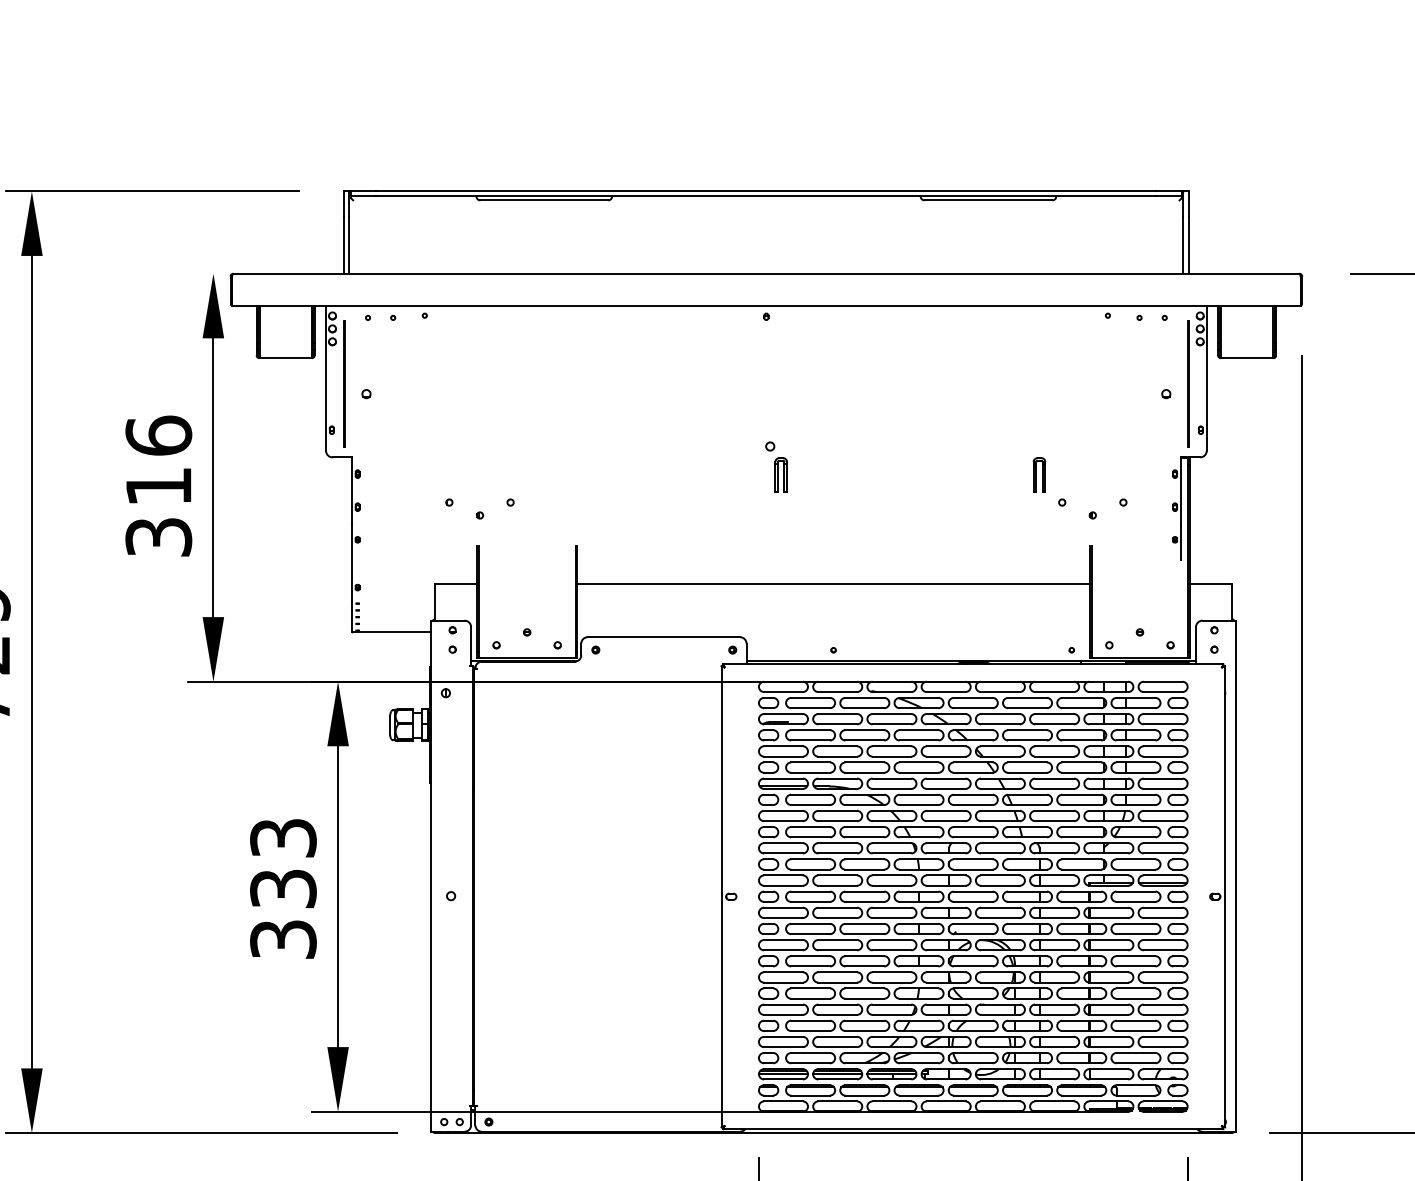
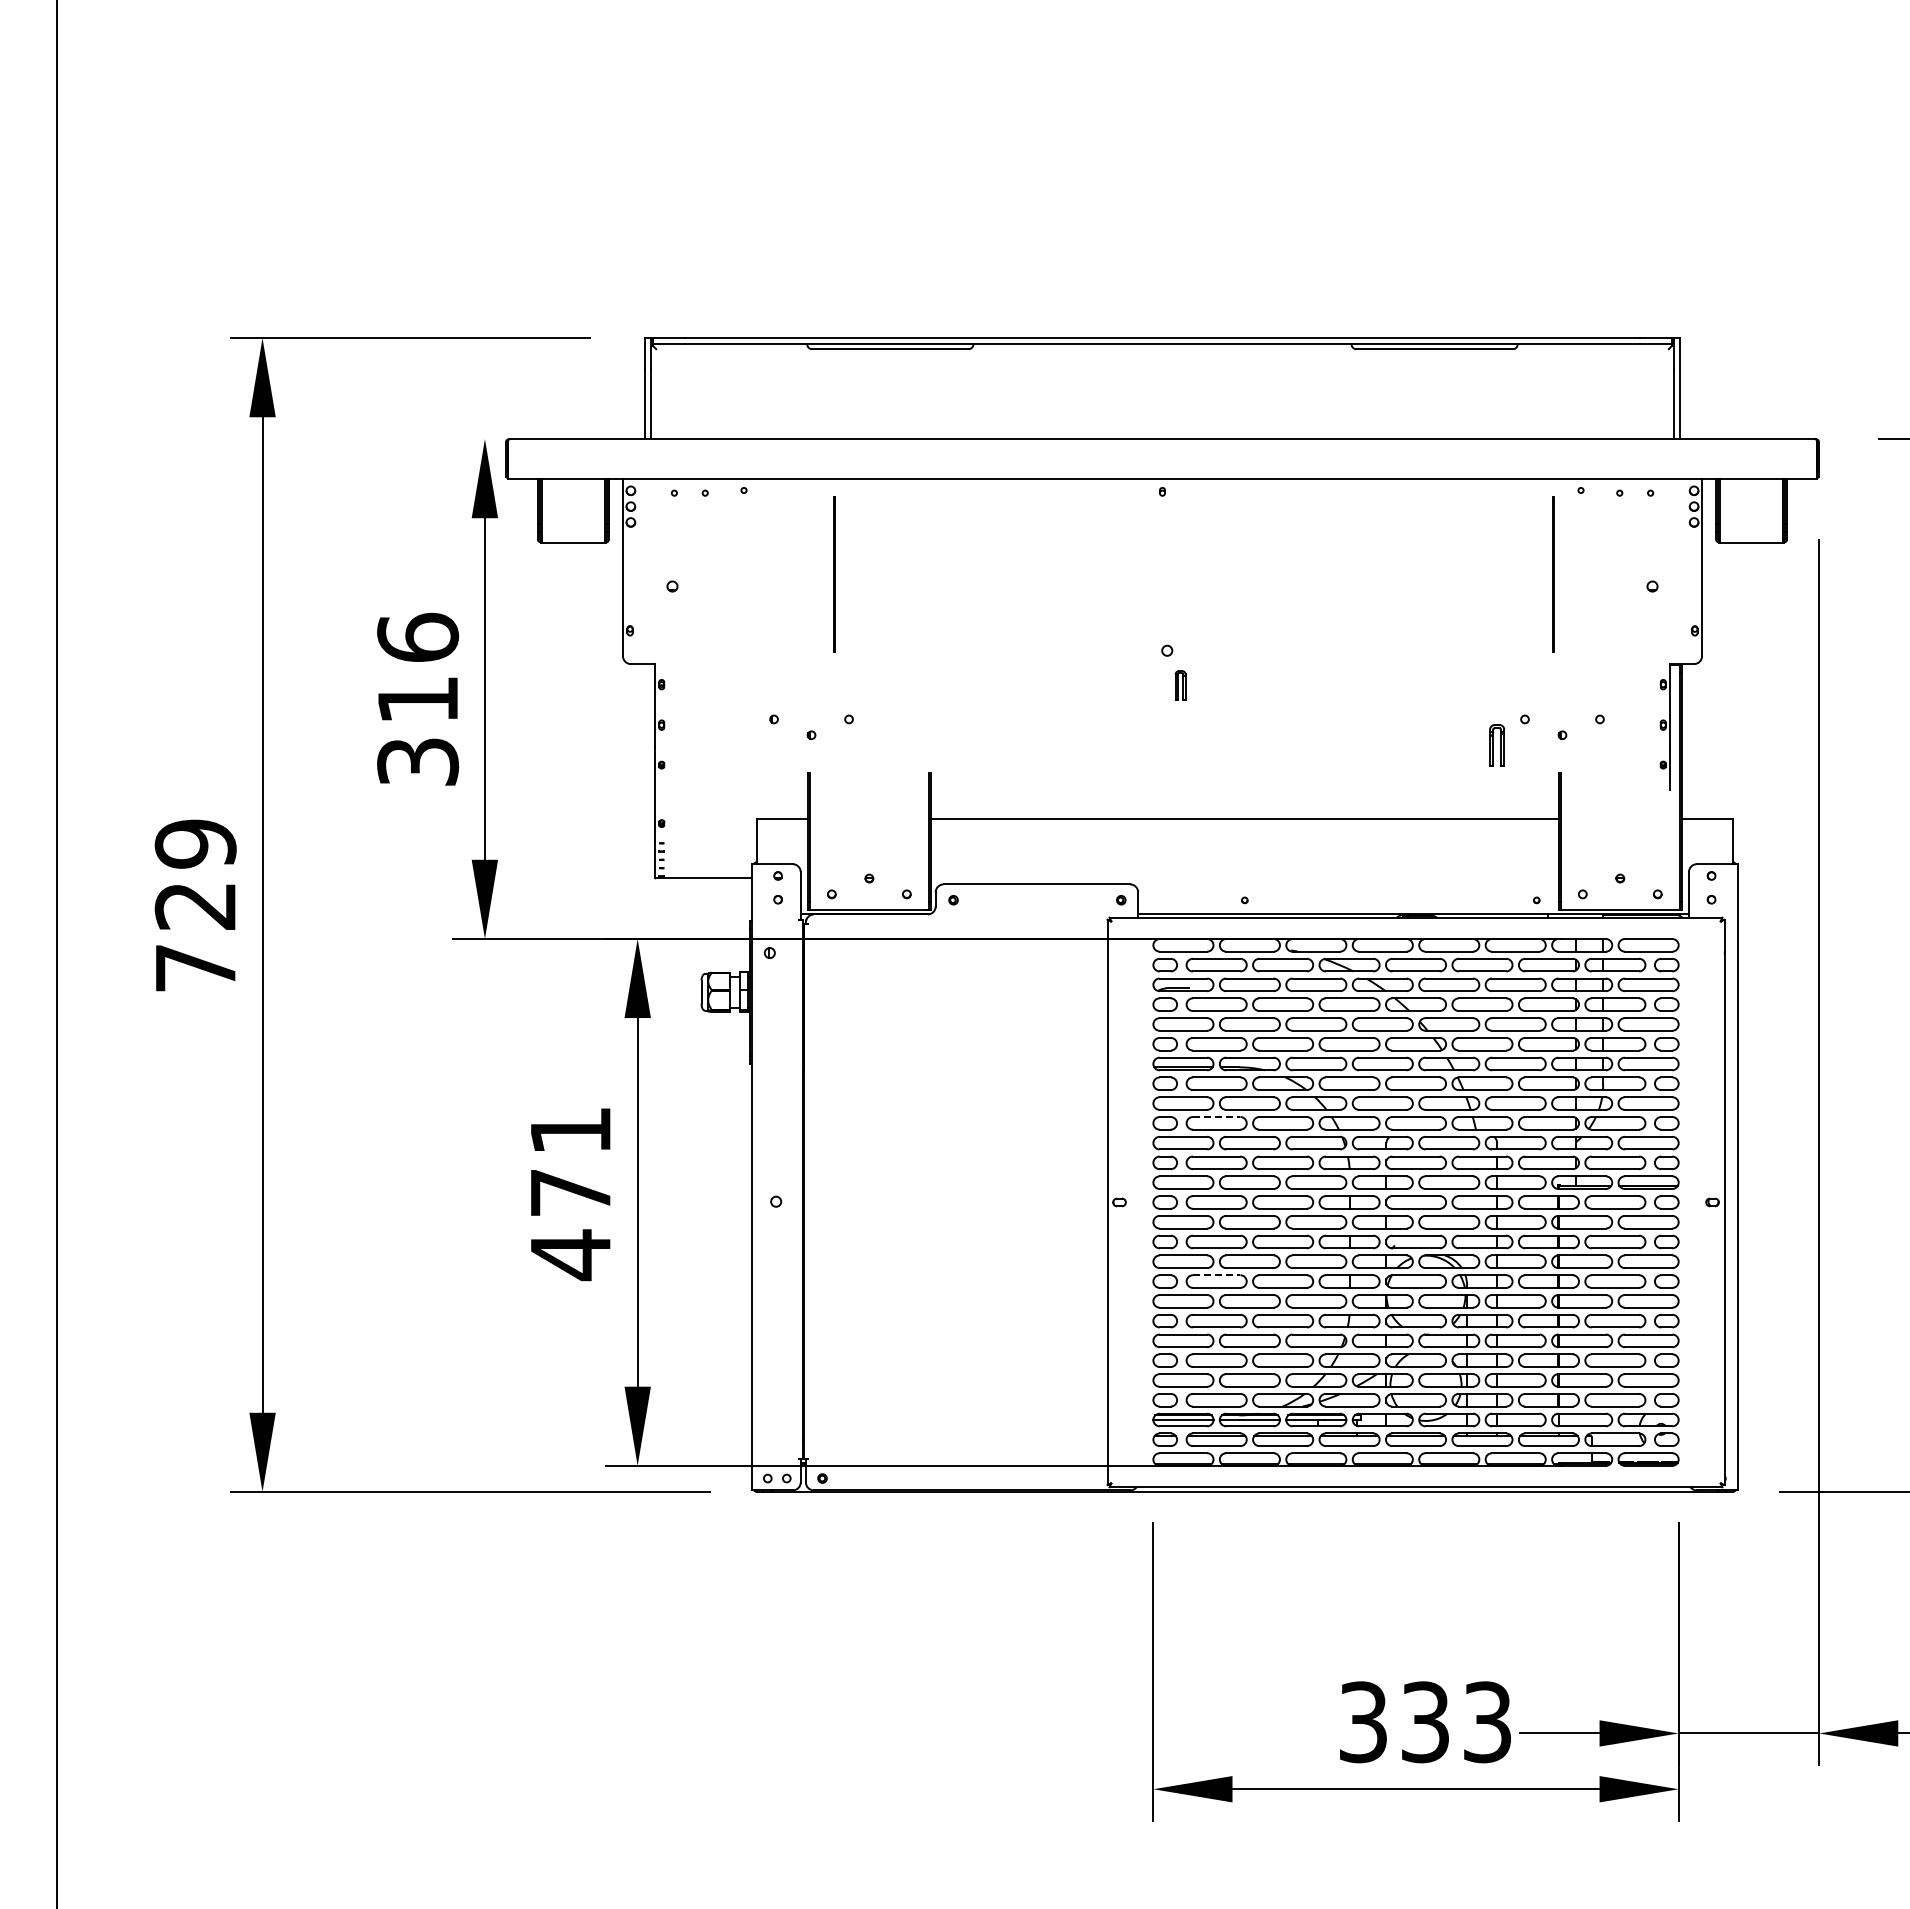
line: (344, 384) -> (834, 574), moved
line: (1188, 384) -> (1553, 574), moved
part: (781, 474) -> (1180, 685), size x0.7
part: (1039, 474) -> (1497, 745), moved
line: (810, 827) -> (1216, 1117), solid -> dashed
text: (283, 890) -> (570, 1194), 333 -> 471
line: (810, 956) -> (1216, 1275), solid -> dashed

